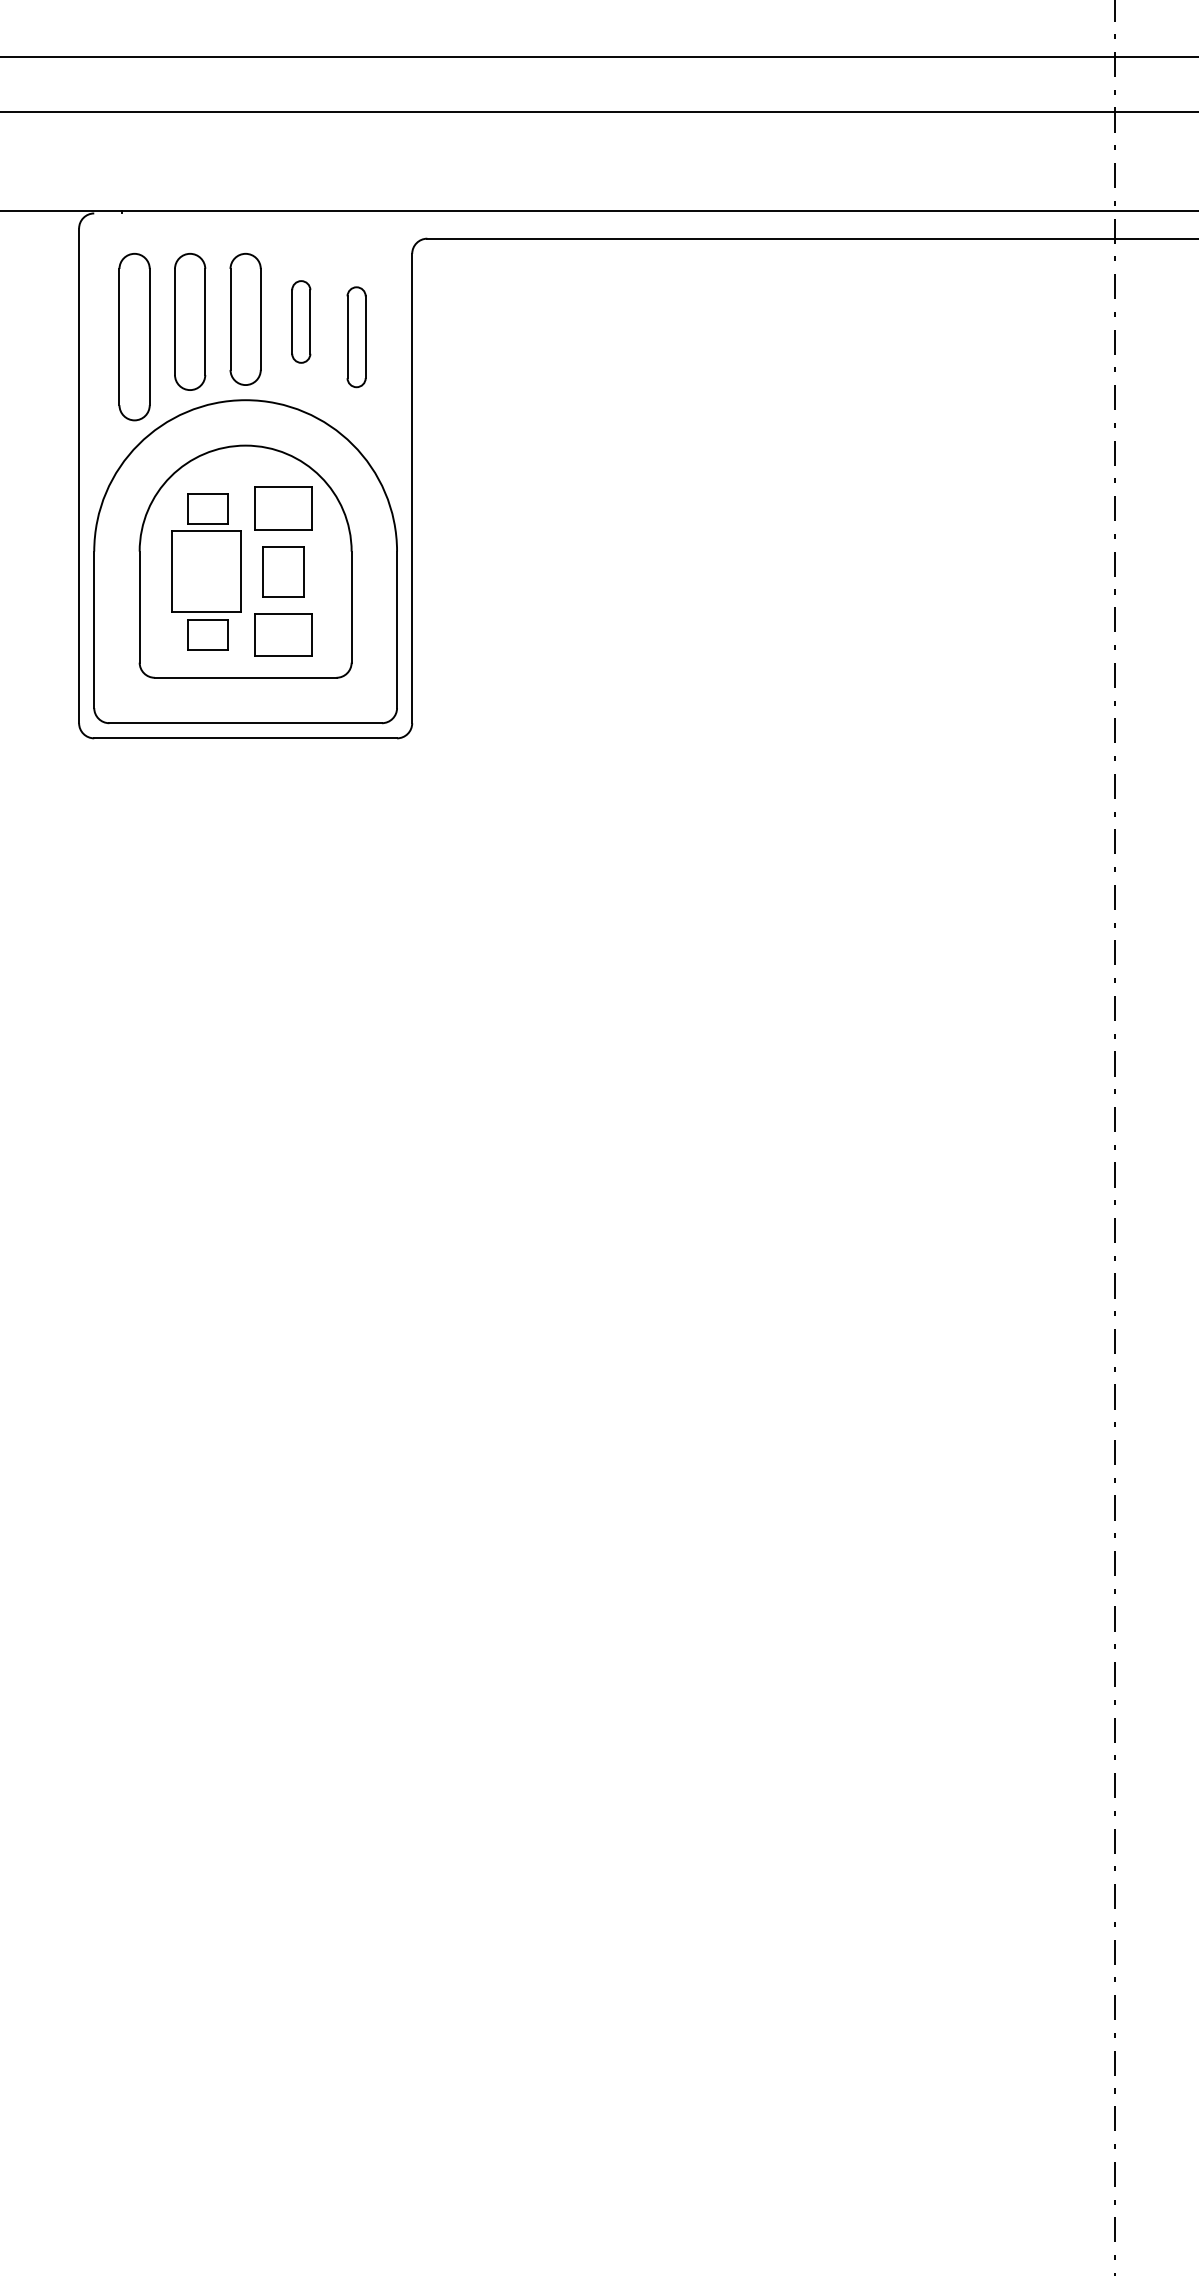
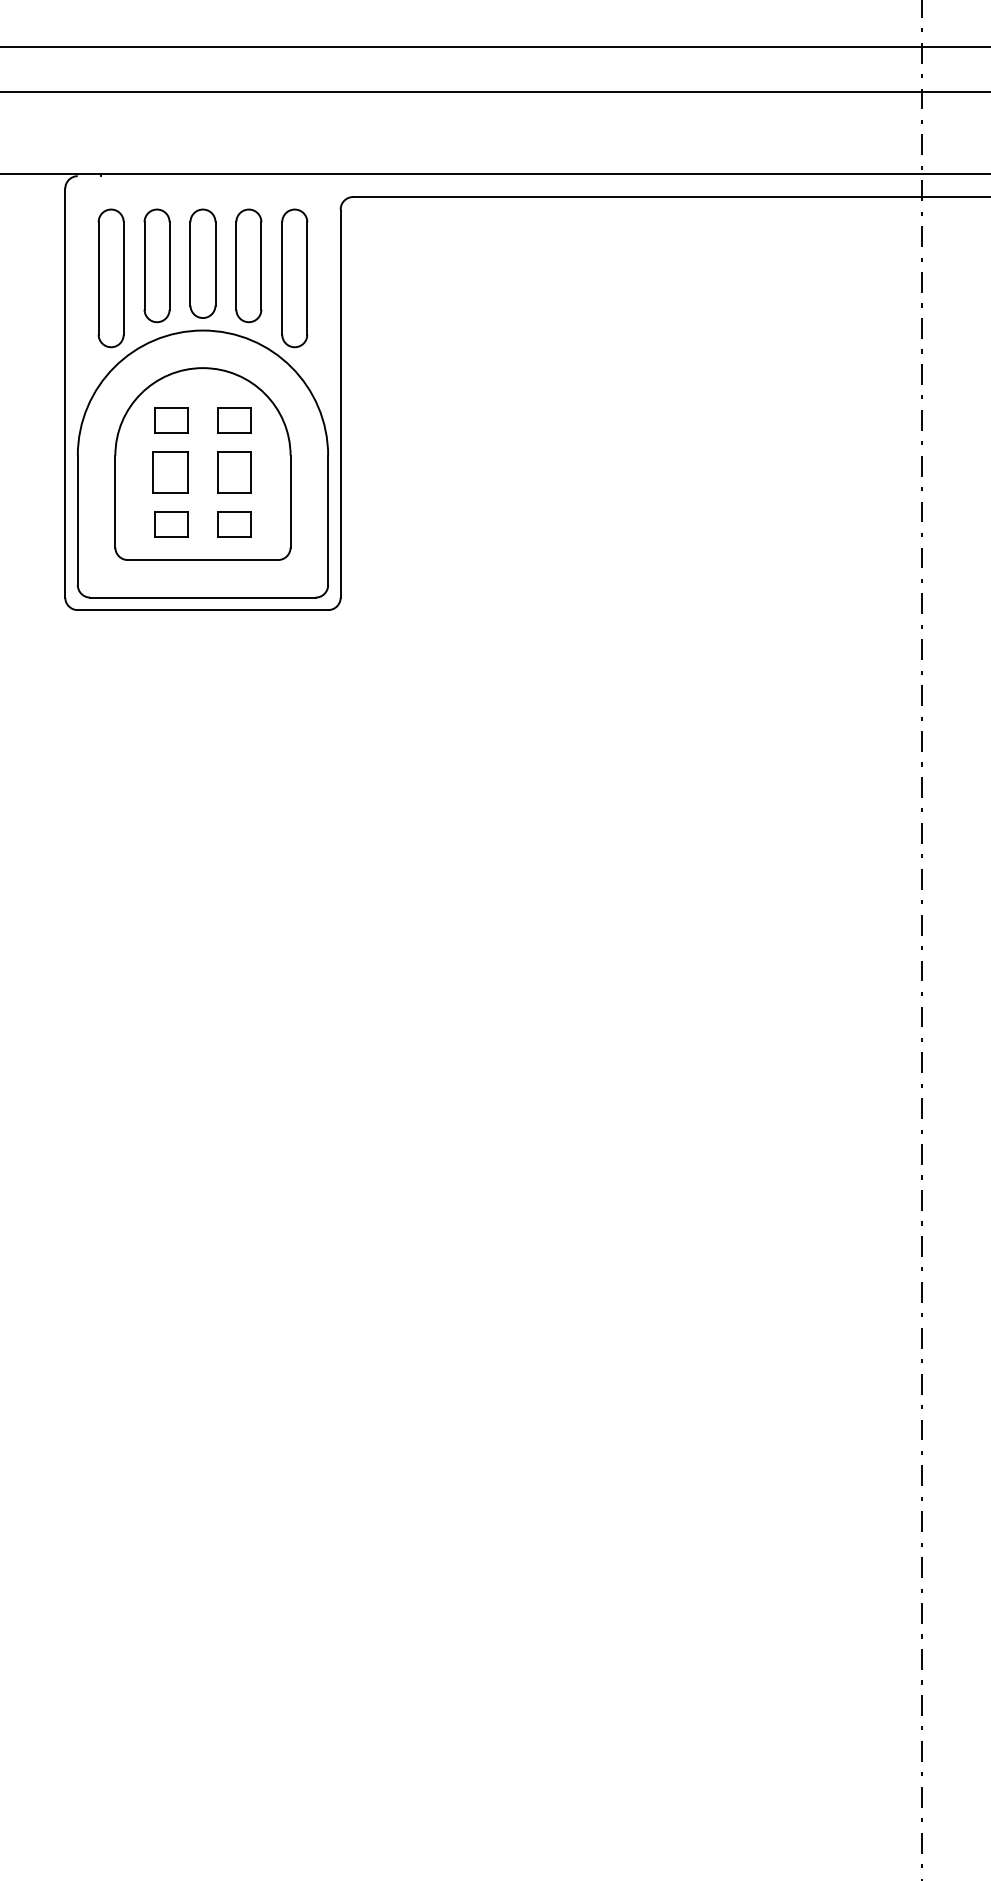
part: (301, 321) -> (249, 265), size x1.67
part: (356, 337) -> (294, 278), size x1.67
part: (283, 508) -> (234, 420), size x0.71
part: (206, 571) -> (170, 472), size x0.62
part: (283, 634) -> (234, 524), size x0.71

